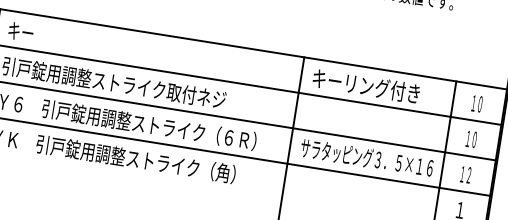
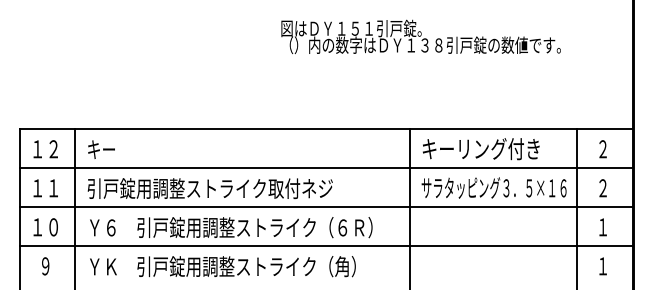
text: (476, 104) -> (602, 149), １０ -> ２
text: (470, 139) -> (602, 188), １０ -> ２
text: (366, 157) -> (493, 187), moved
text: (465, 174) -> (602, 227), １２ -> １

